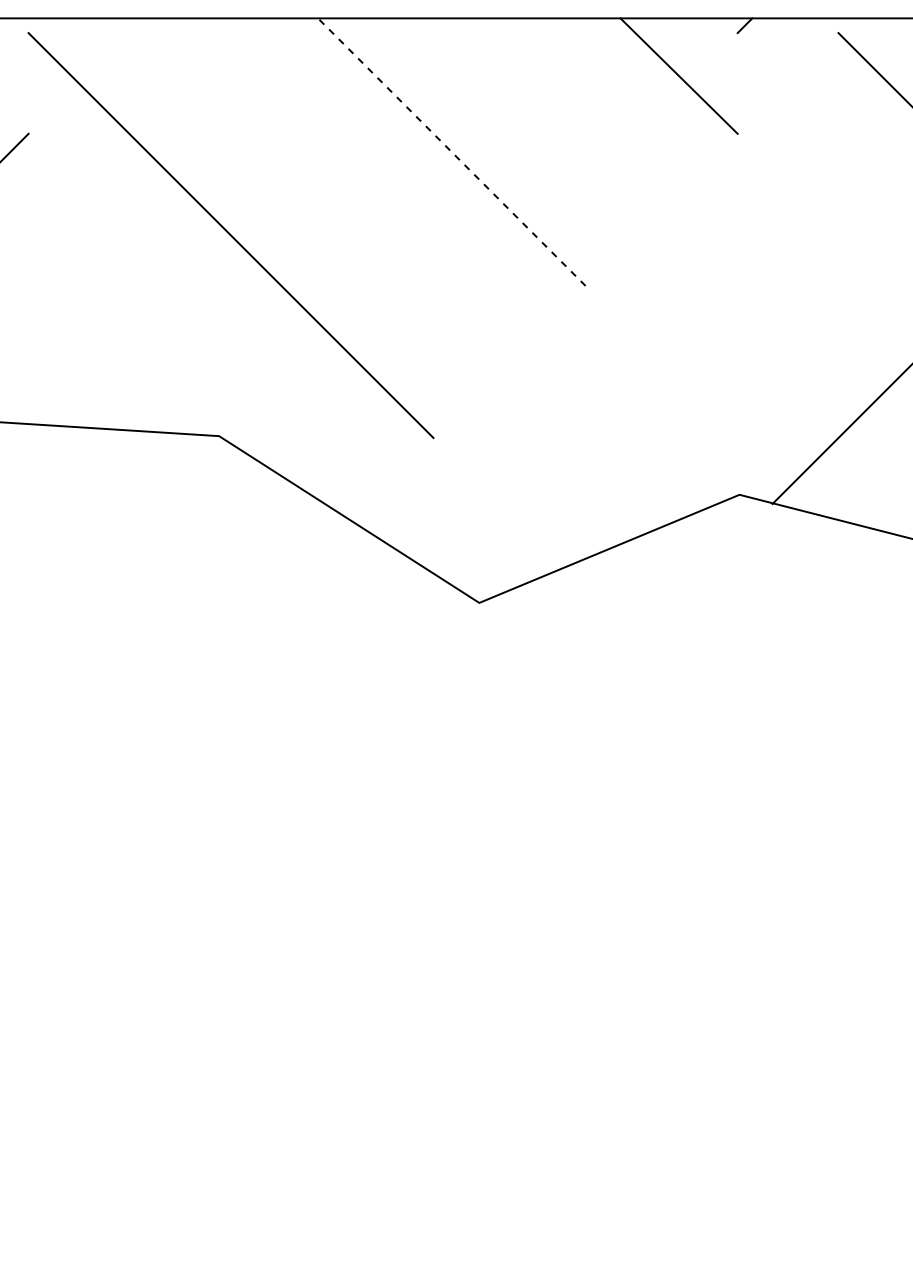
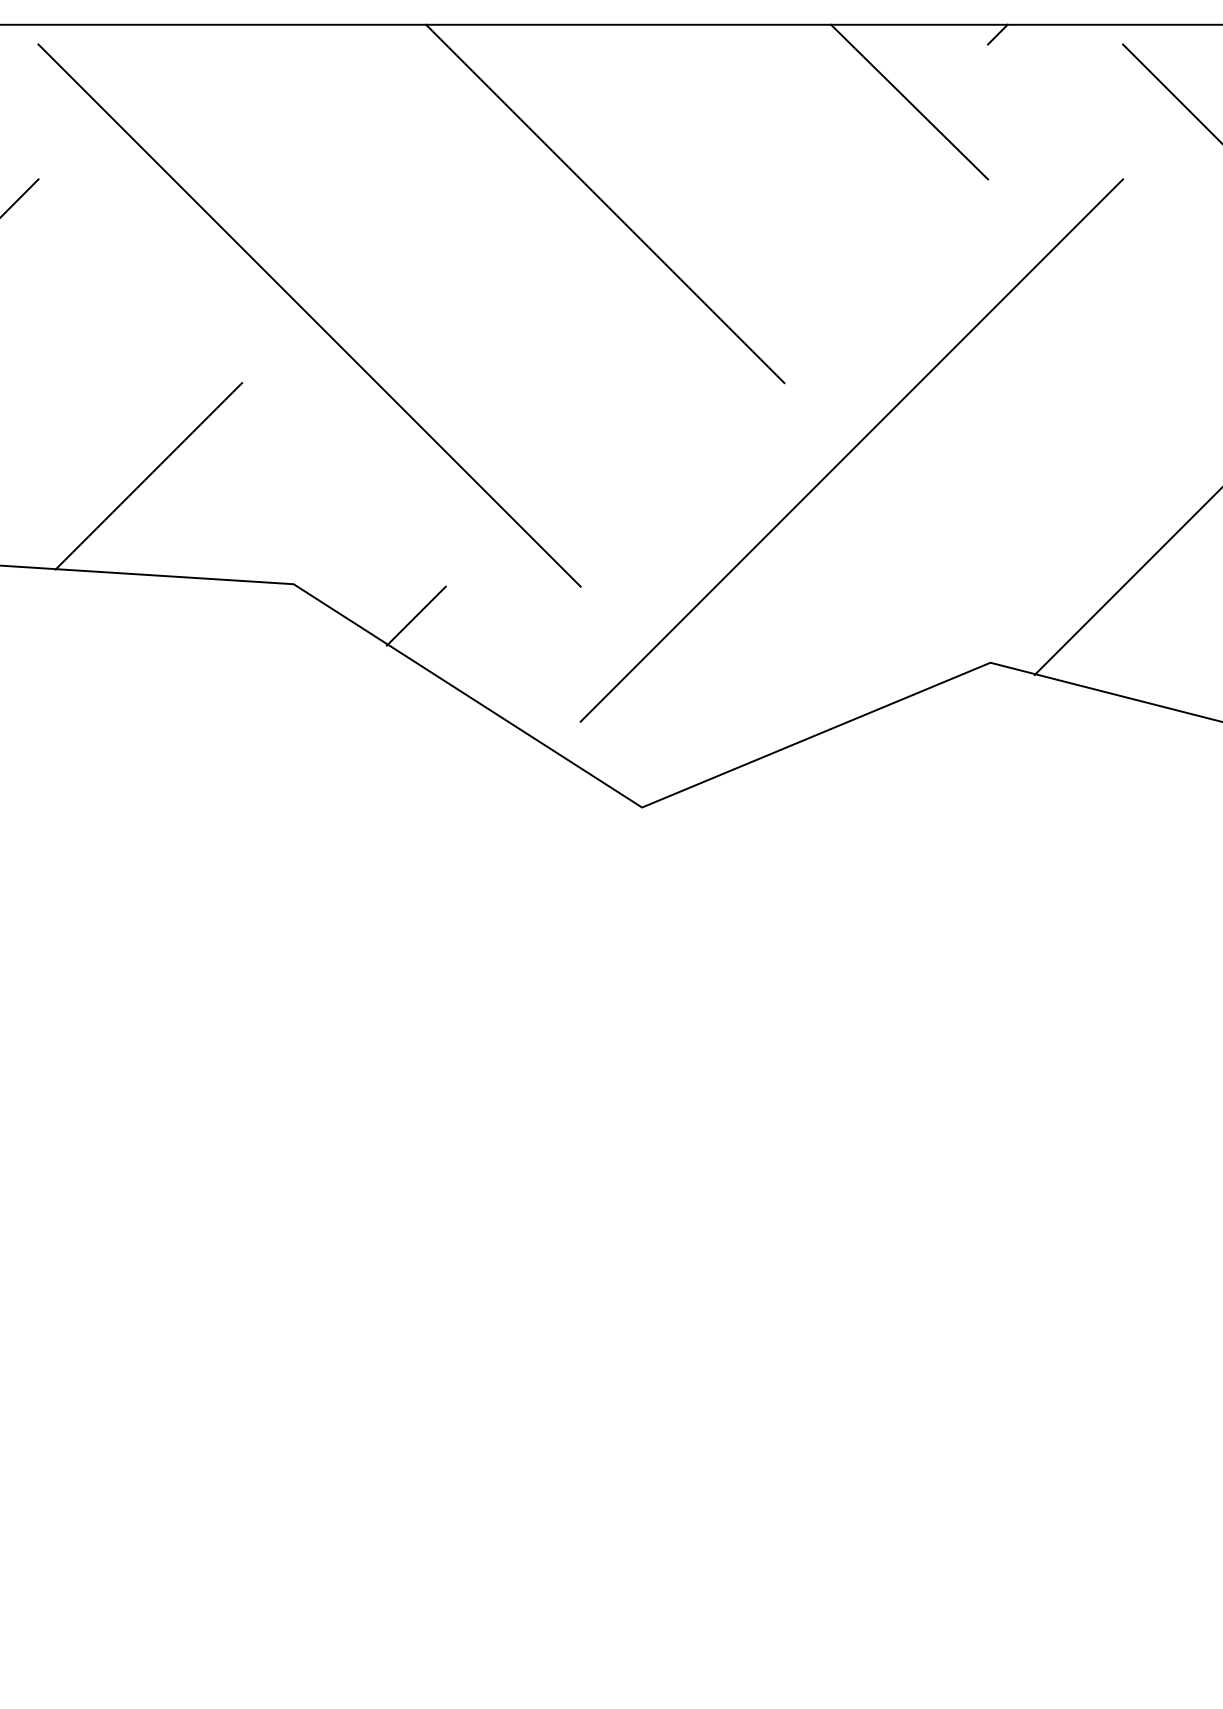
line: (451, 151) -> (604, 203), dashed -> solid
line: (635, 336) -> (851, 450), added
line: (110, 355) -> (148, 476), added
line: (310, 459) -> (415, 615), added

